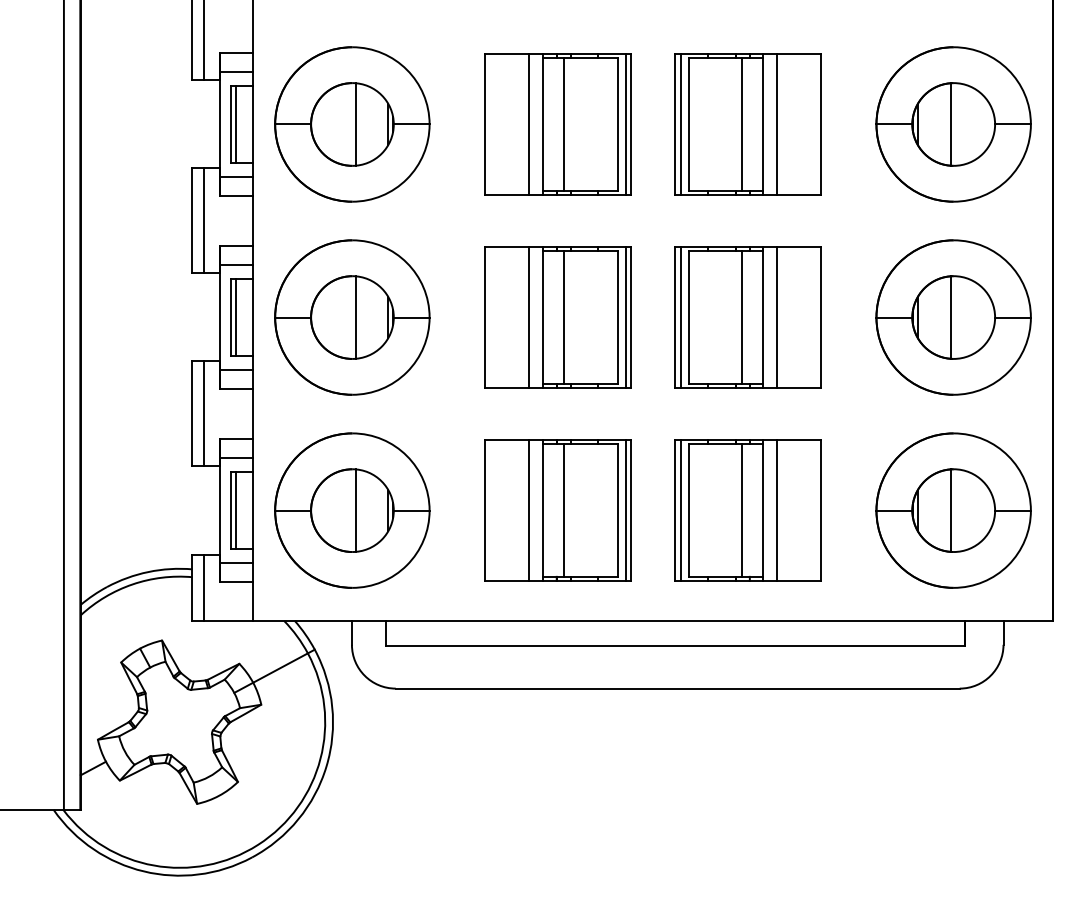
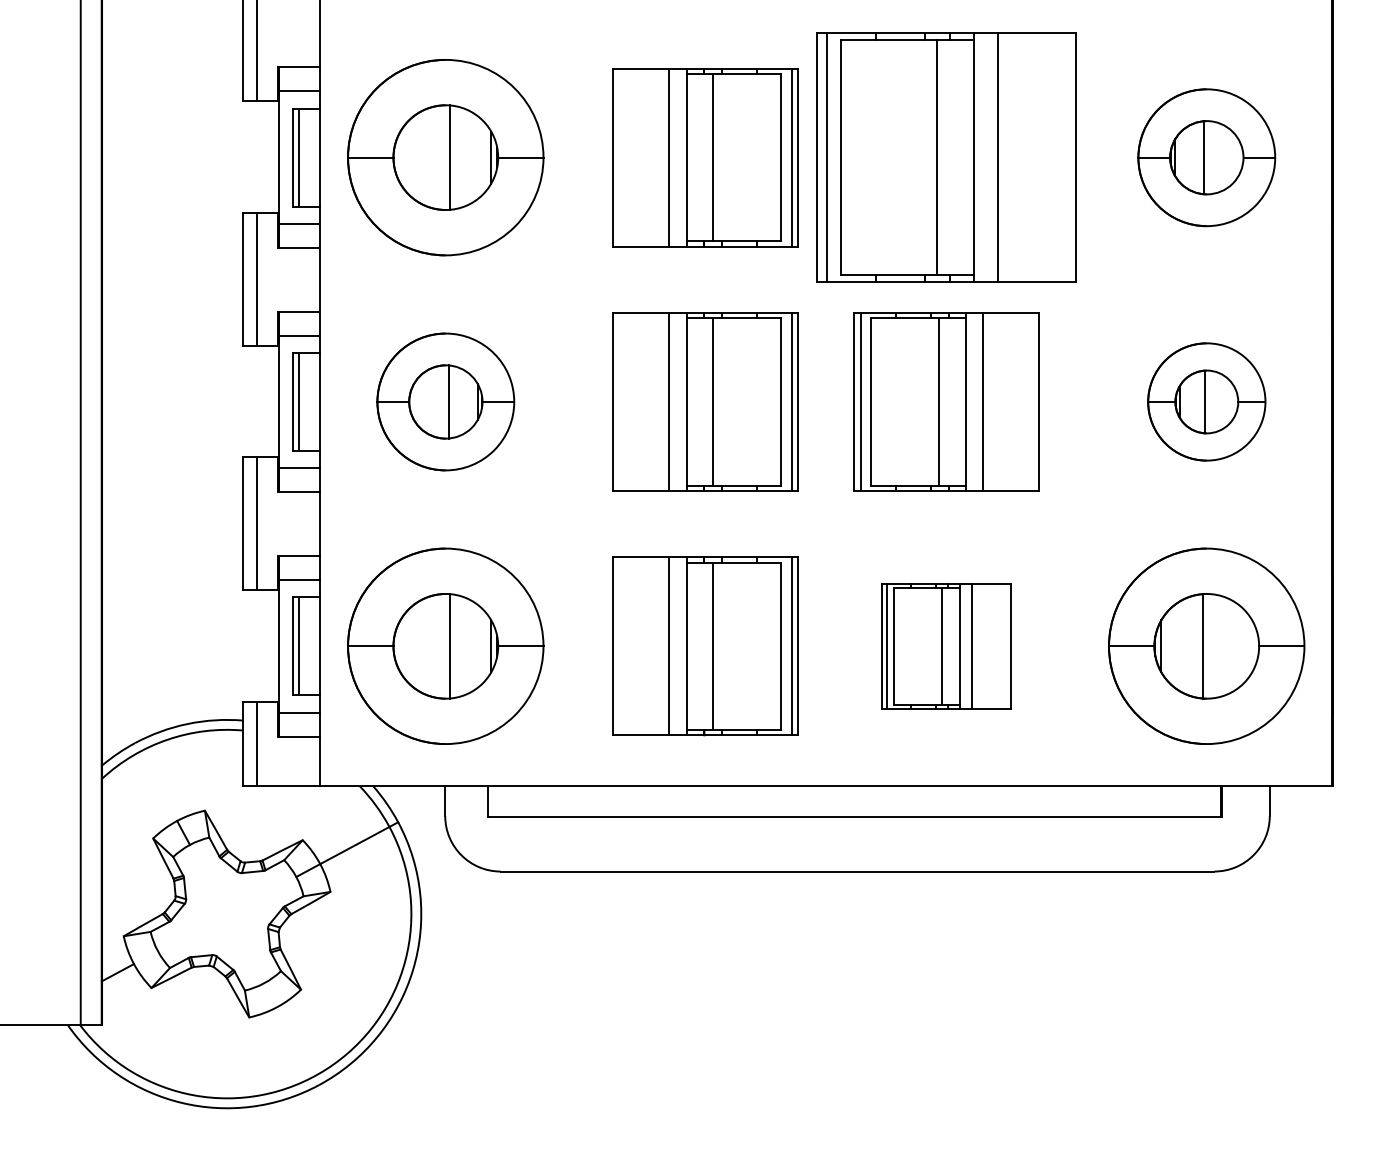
part: (748, 124) -> (946, 157), size x1.4
part: (953, 124) -> (1206, 157), size x0.7
part: (352, 317) -> (445, 401), size x0.7
part: (953, 317) -> (1206, 401), size x0.6
part: (748, 510) -> (946, 646), size x0.7

